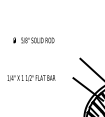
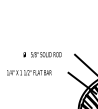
text: (33, 40) -> (42, 54), moved

